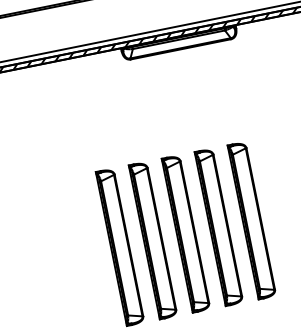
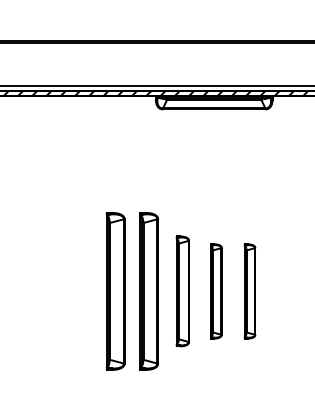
part: (251, 220) -> (249, 291), size x0.6
part: (219, 227) -> (216, 291), size x0.6
part: (185, 234) -> (182, 291), size x0.7

